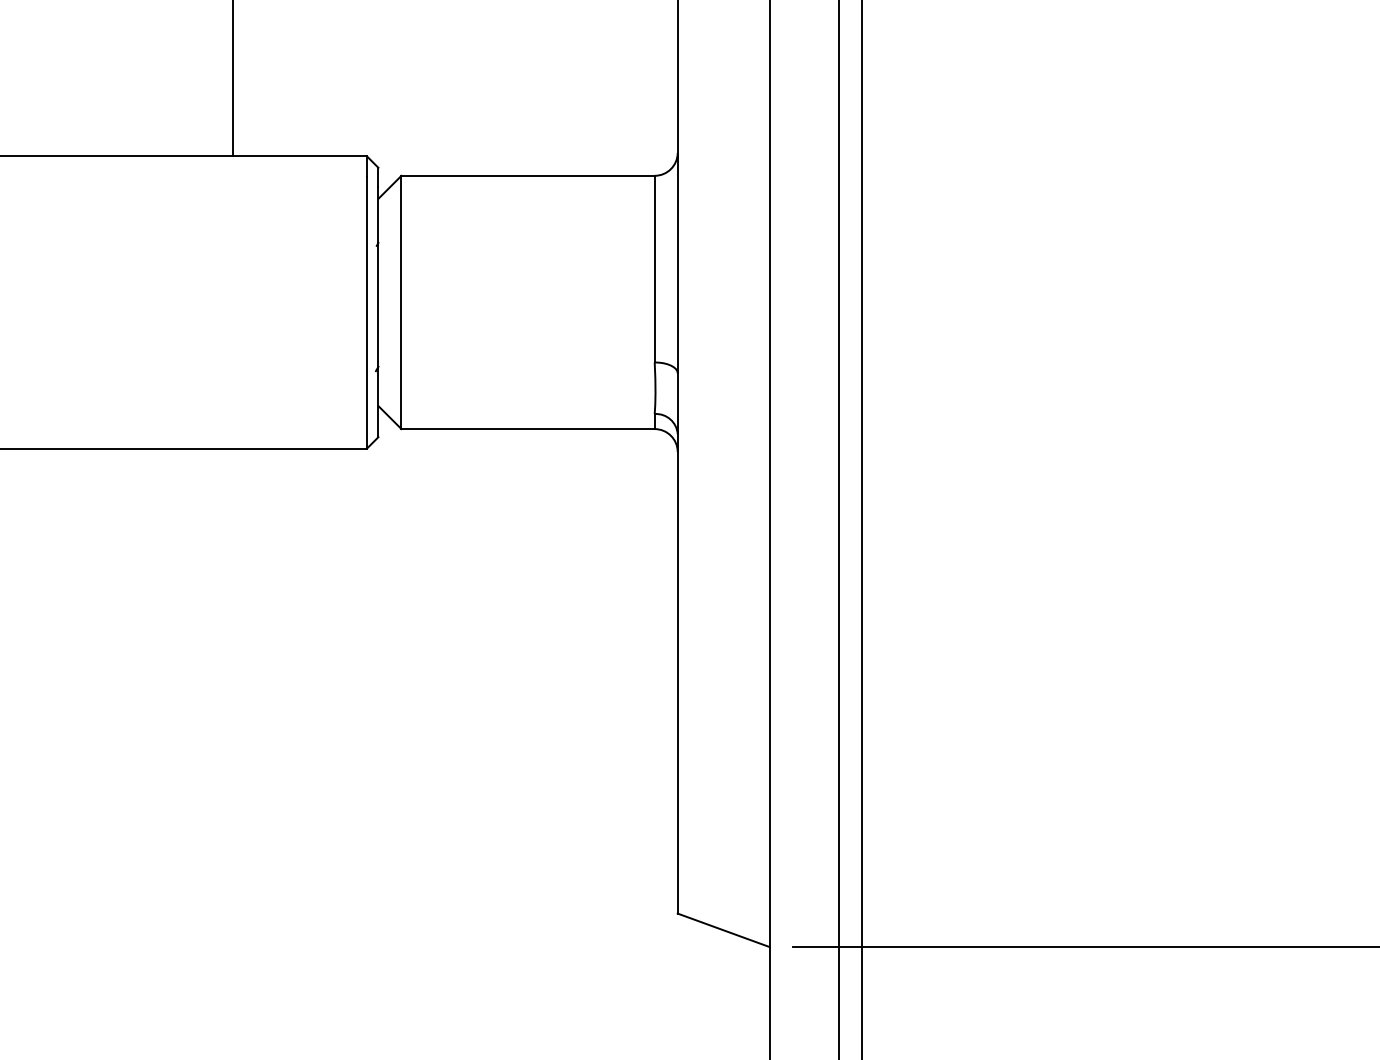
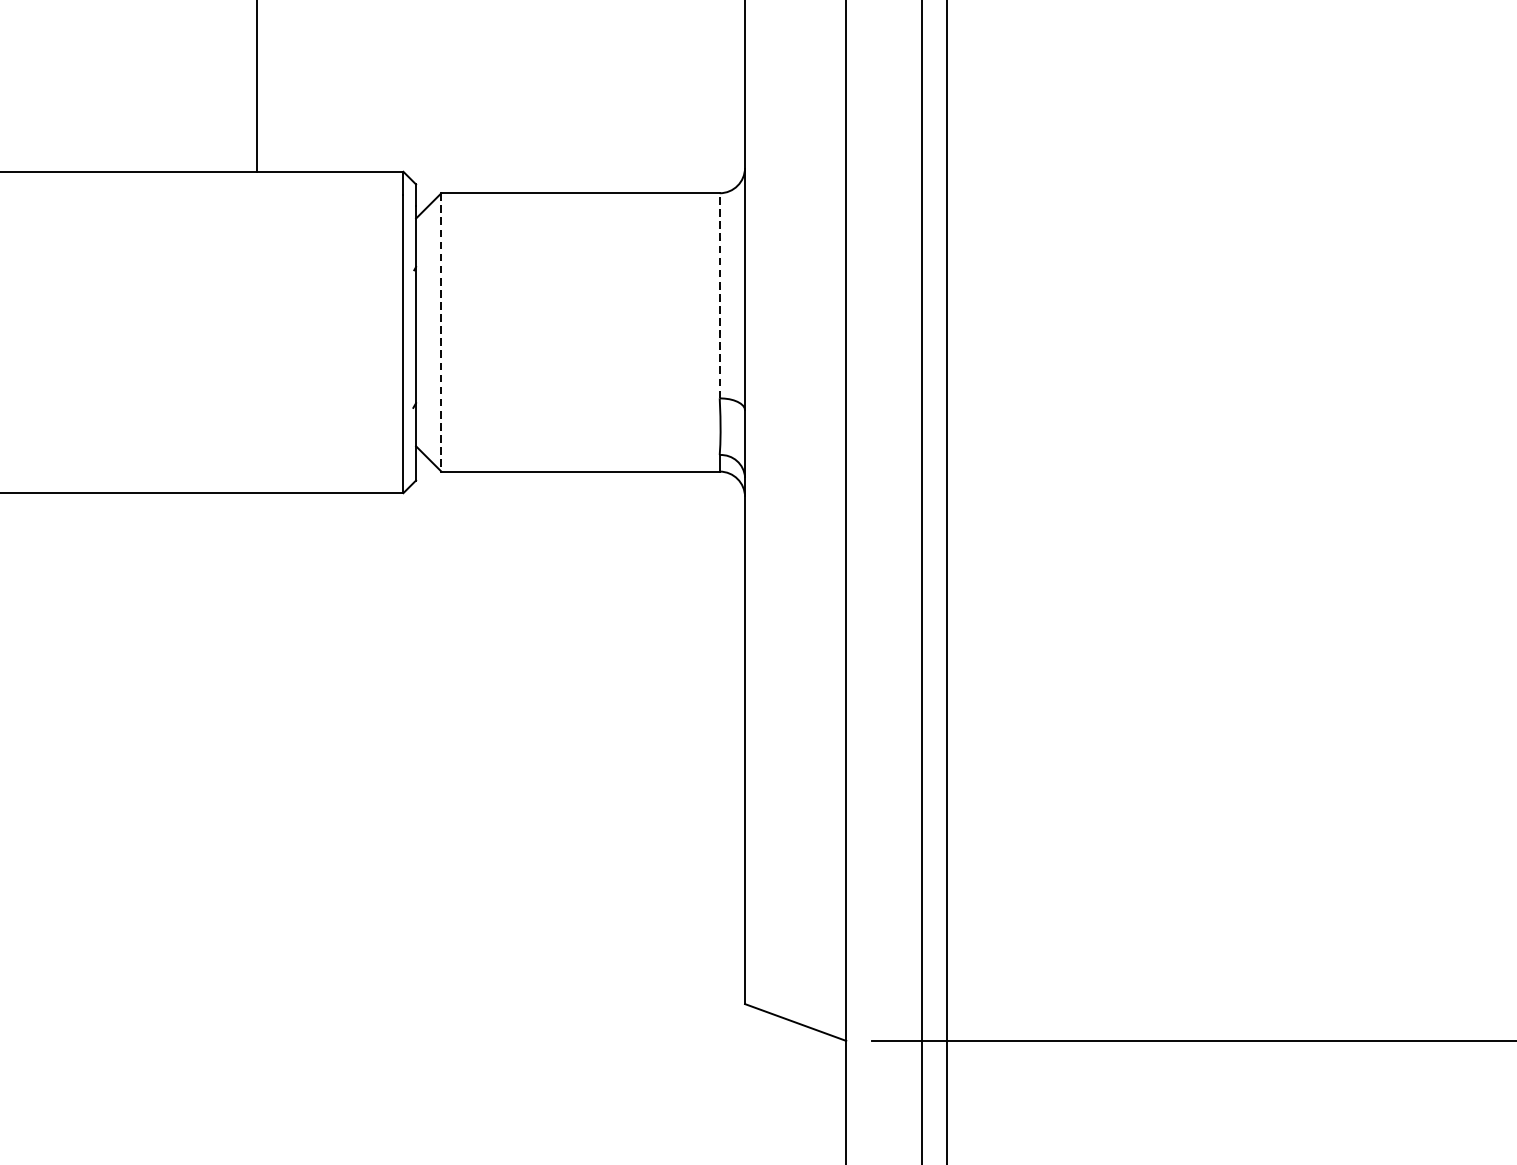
line: (654, 268) -> (719, 295), solid -> dashed
line: (401, 302) -> (441, 332), solid -> dashed

